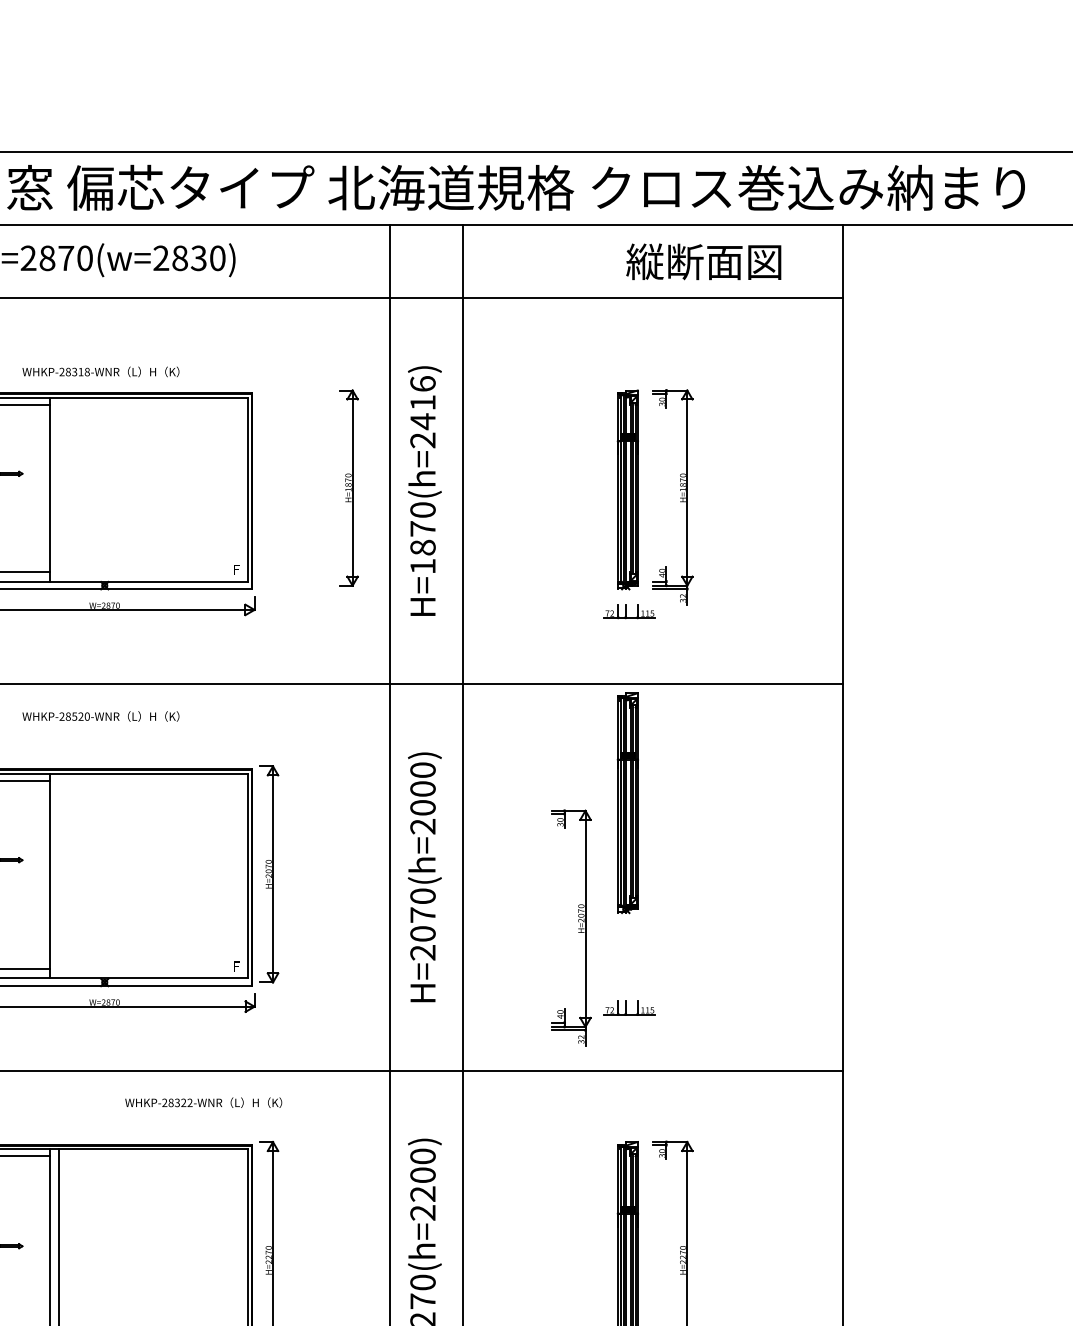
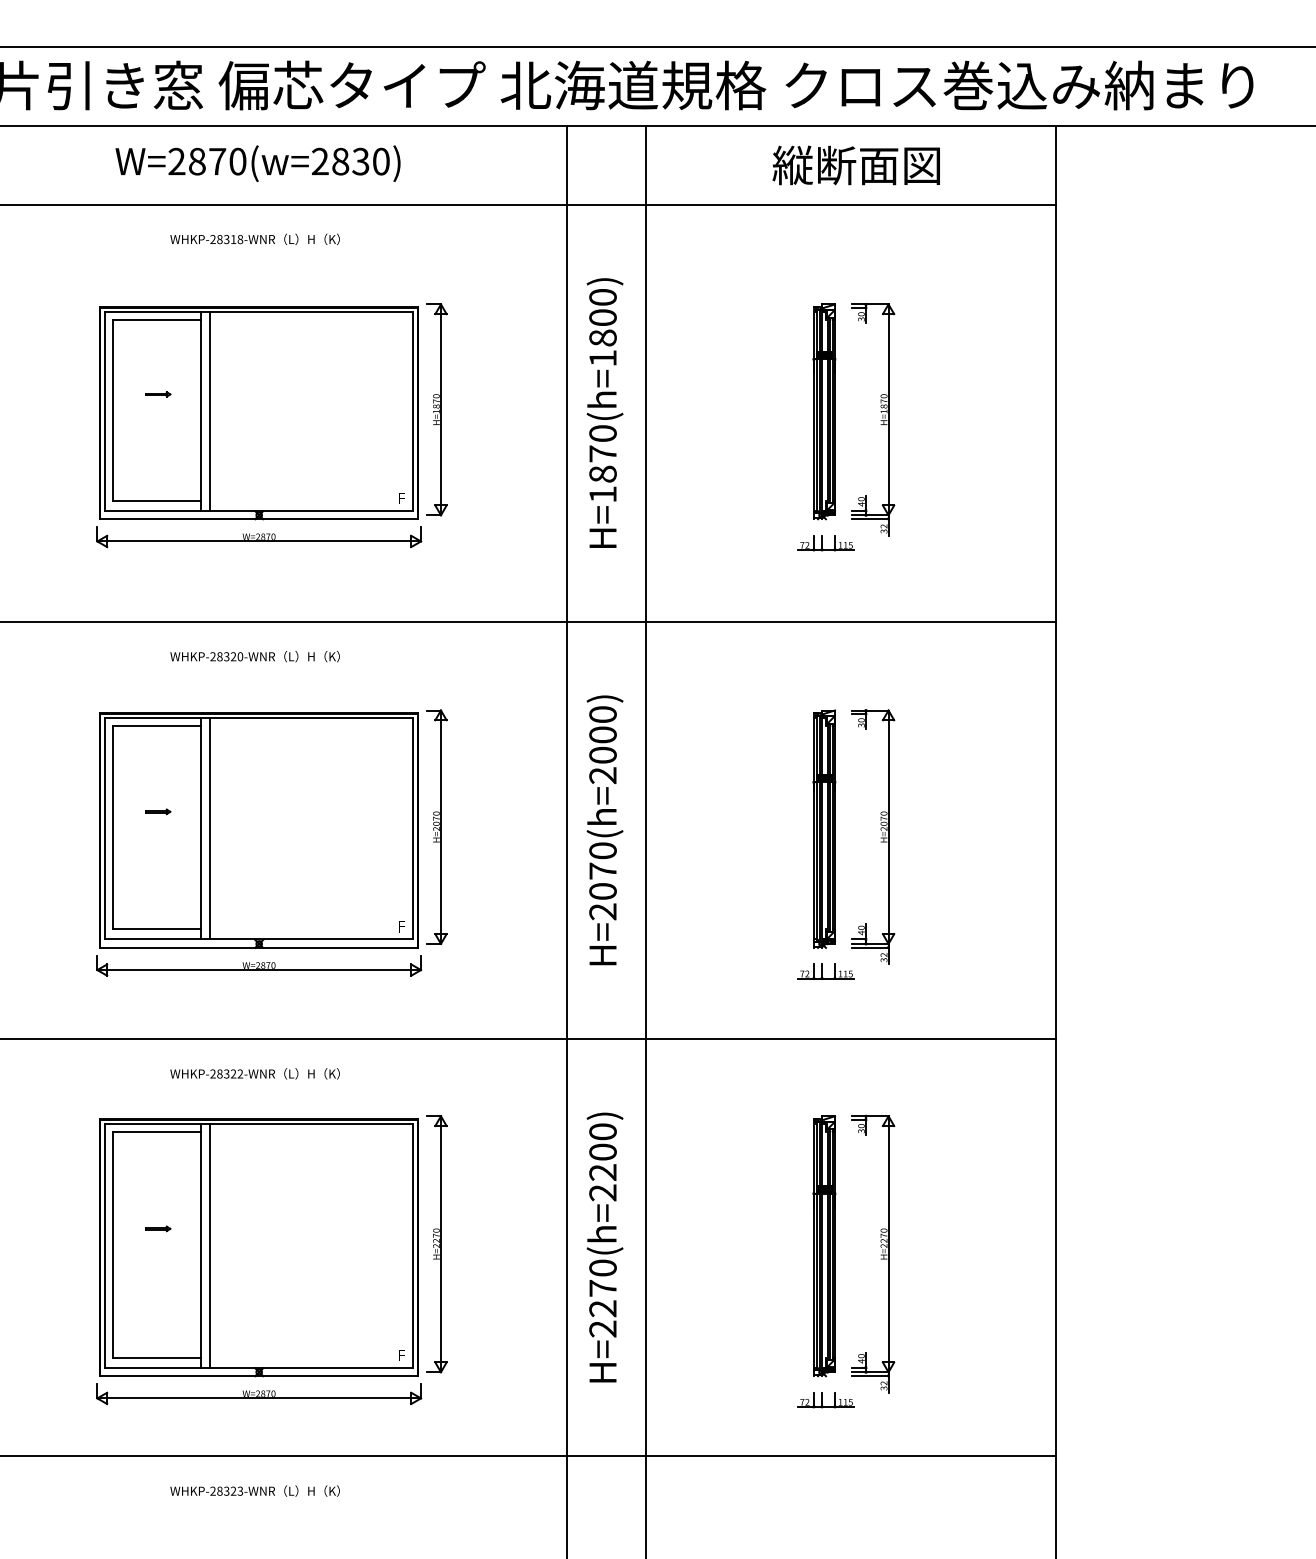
text: (703, 261) -> (855, 165), moved
text: (100, 371) -> (254, 238), moved
text: (422, 411) -> (602, 327), H=1870(h=2416) -> H=1870(h=1800)
part: (348, 487) -> (436, 409), moved
line: (59, 489) -> (210, 411), added
text: (74, 716) -> (226, 656), WHKP-28520-WNR -> WHKP-28320-WNR
part: (628, 802) -> (824, 828), moved
line: (59, 875) -> (210, 828), added
part: (578, 928) -> (880, 837), moved
text: (203, 1102) -> (254, 1073), moved

